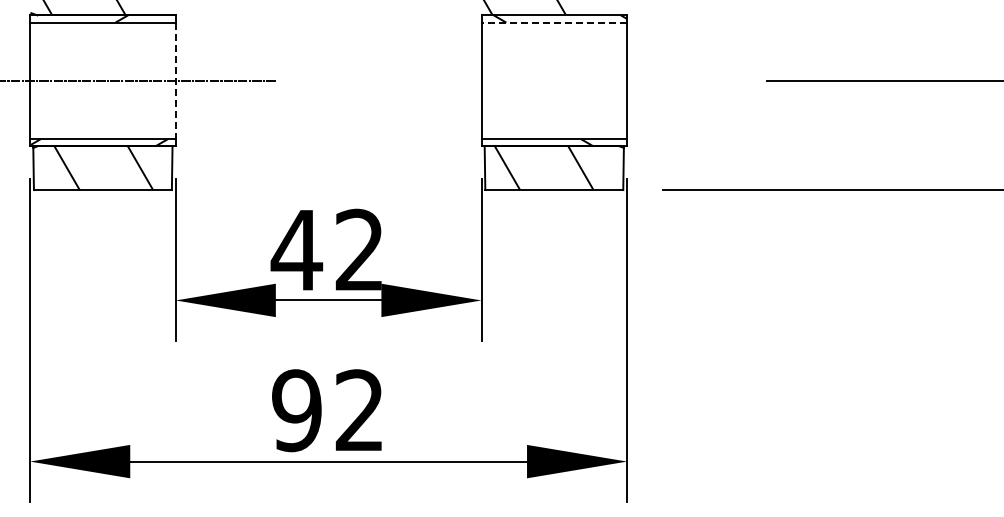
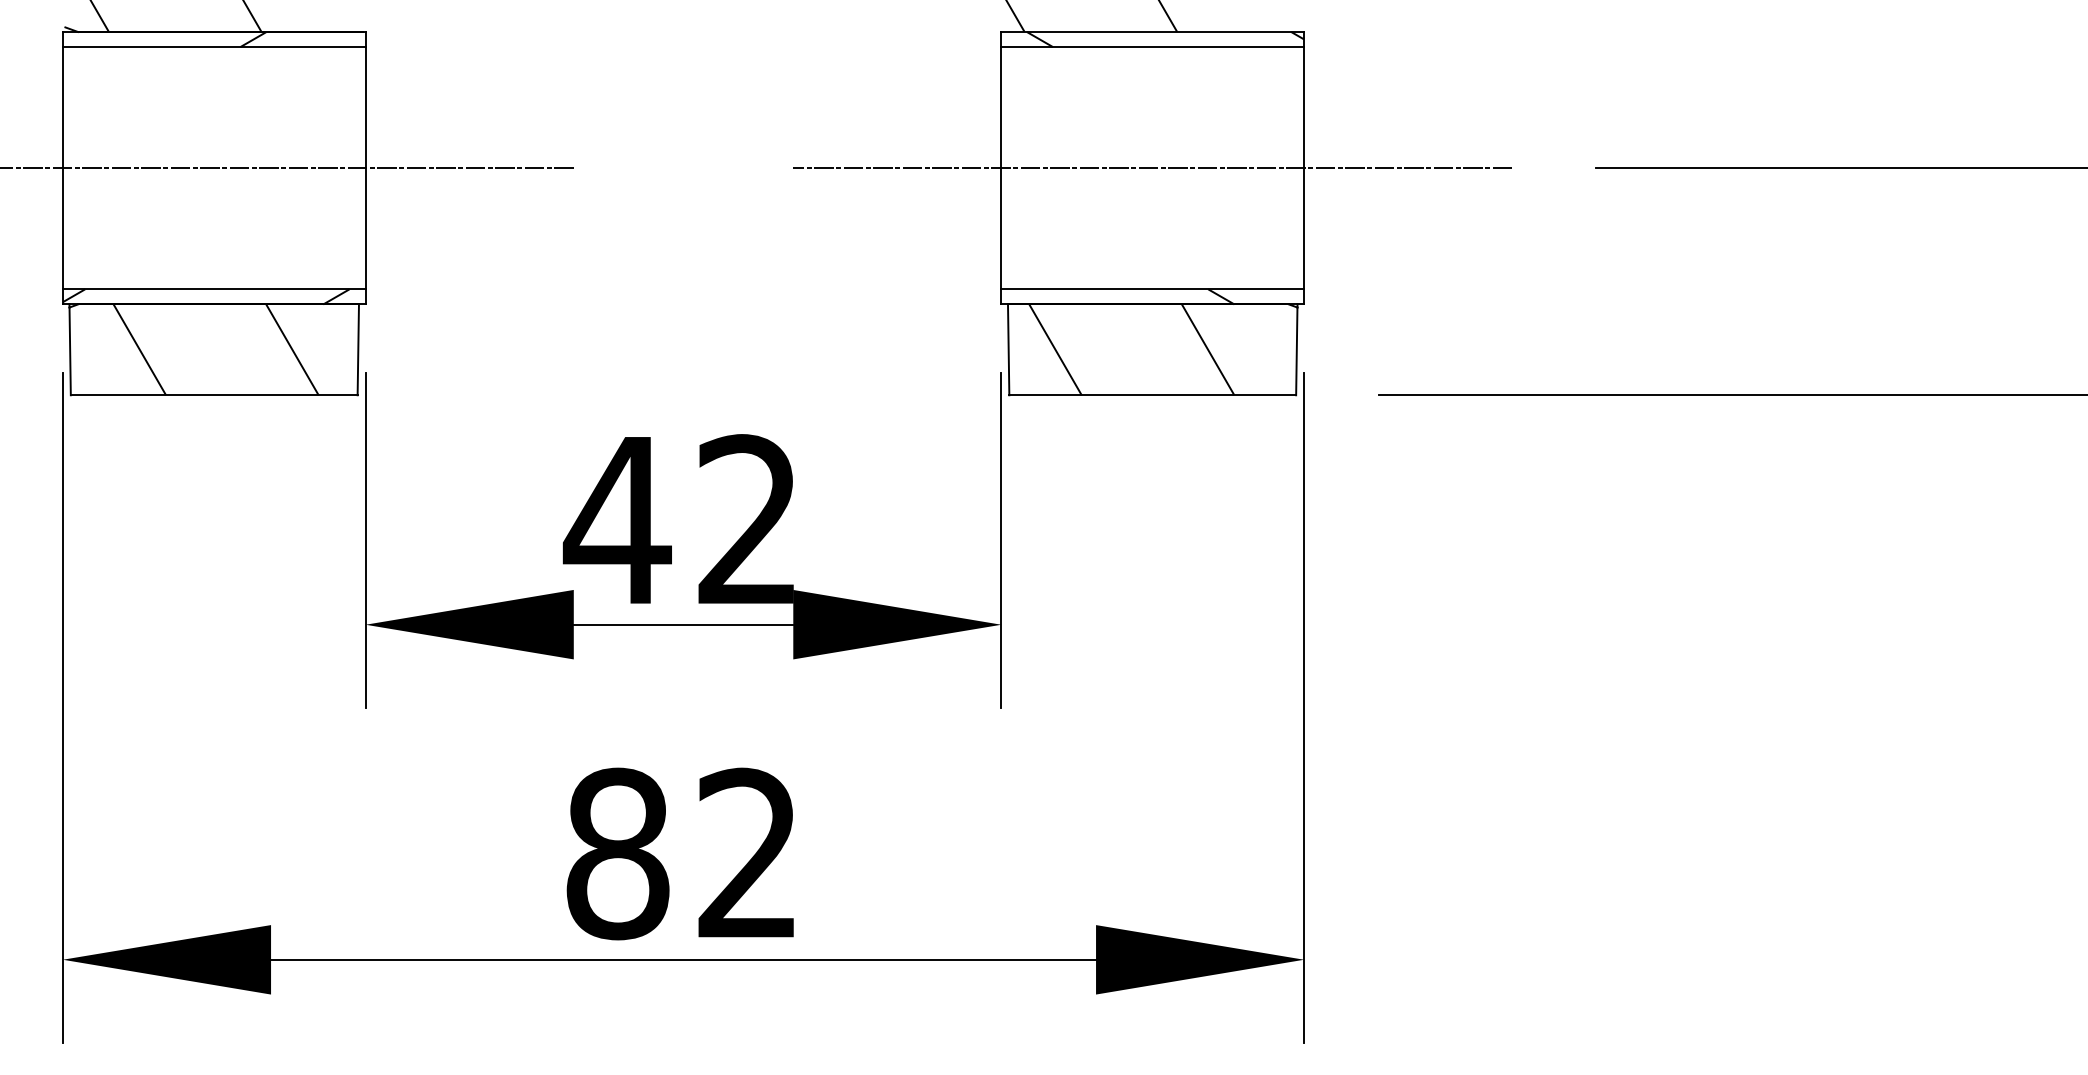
line: (554, 22) -> (1153, 46), dashed -> solid
line: (554, 80) -> (1153, 167), added
line: (175, 81) -> (365, 169), dashed -> solid
text: (296, 410) -> (616, 853), 92 -> 82

